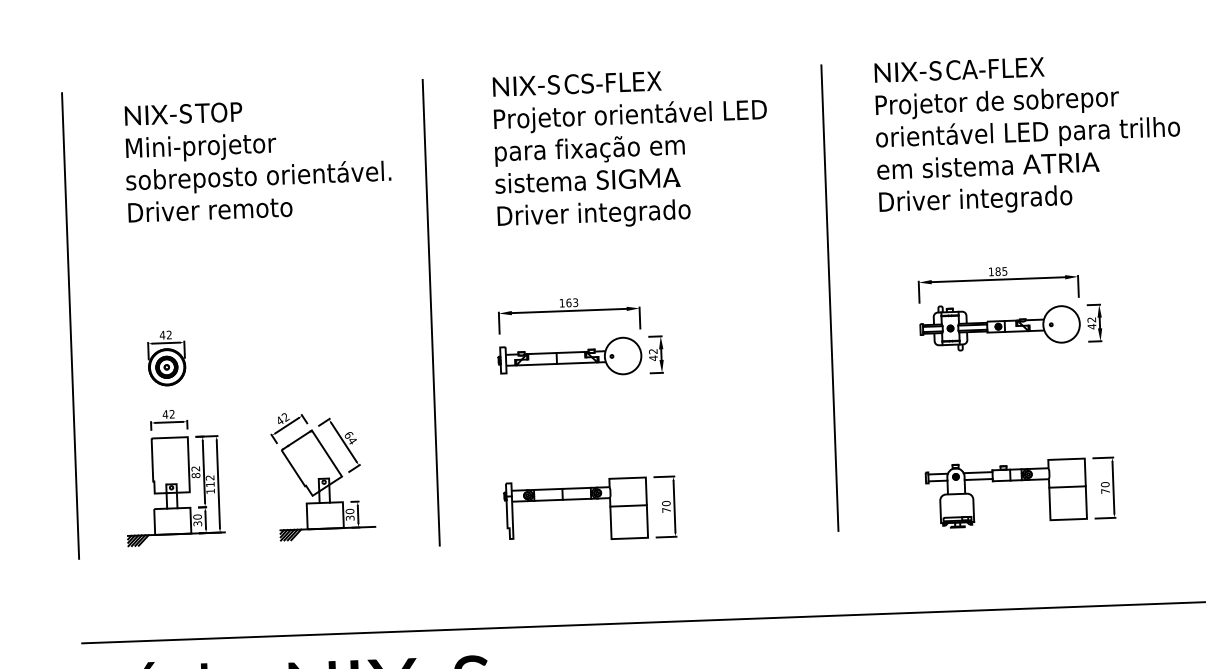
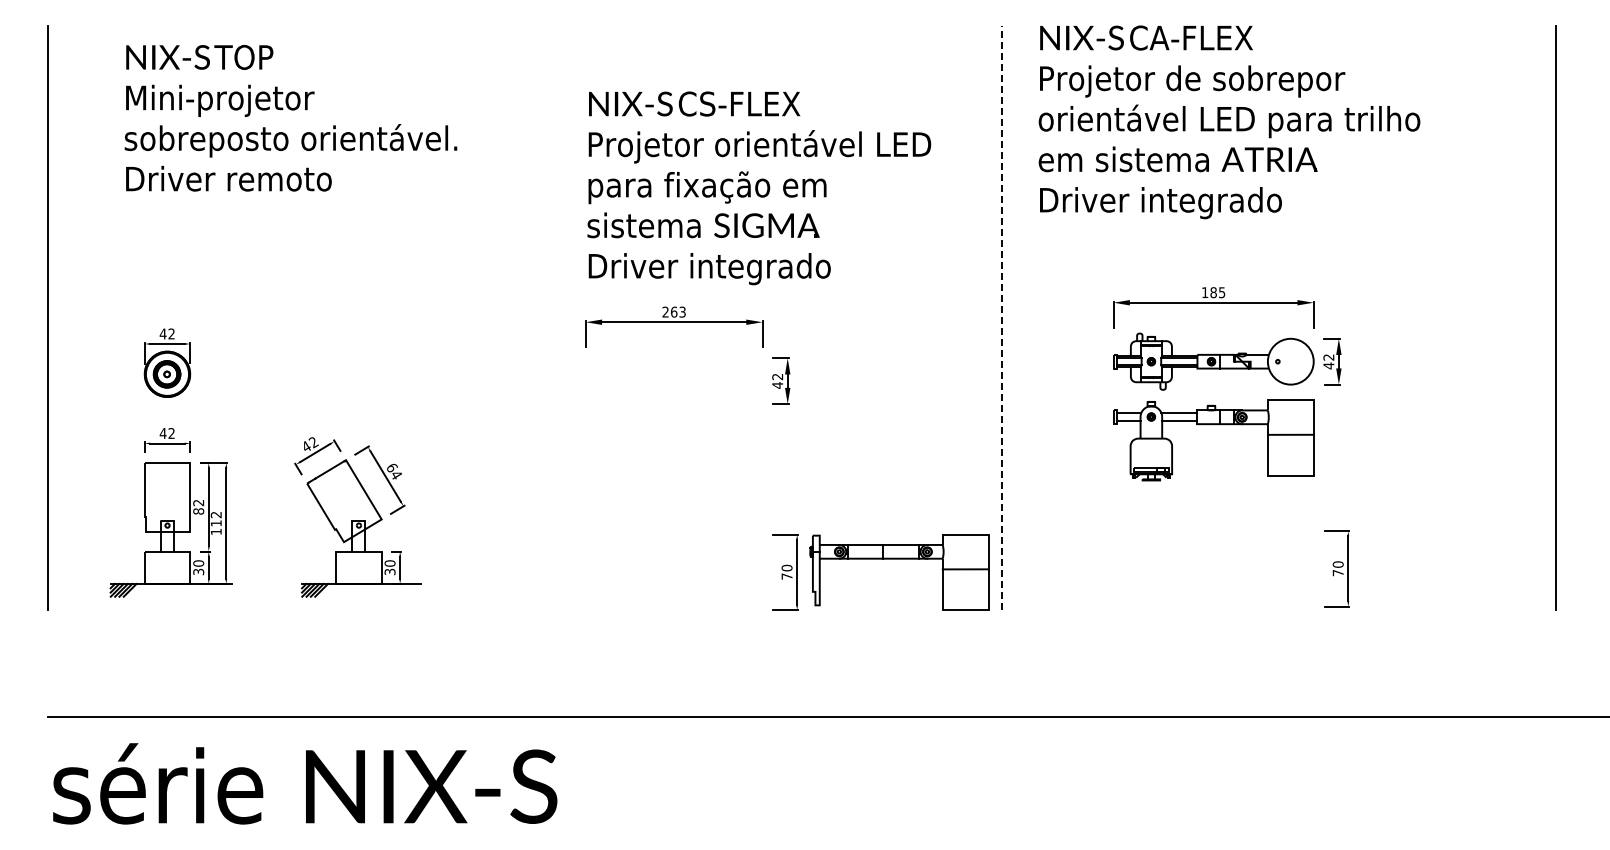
text: (1028, 134) -> (1229, 122), moved
text: (631, 149) -> (759, 188), moved
line: (829, 297) -> (1001, 317), solid -> dashed
text: (562, 302) -> (665, 311), 163 -> 263
line: (431, 312) -> (501, 317), removed
part: (569, 357) -> (672, 380), removed
part: (1005, 481) -> (1213, 425), moved
part: (575, 500) -> (899, 559), moved

